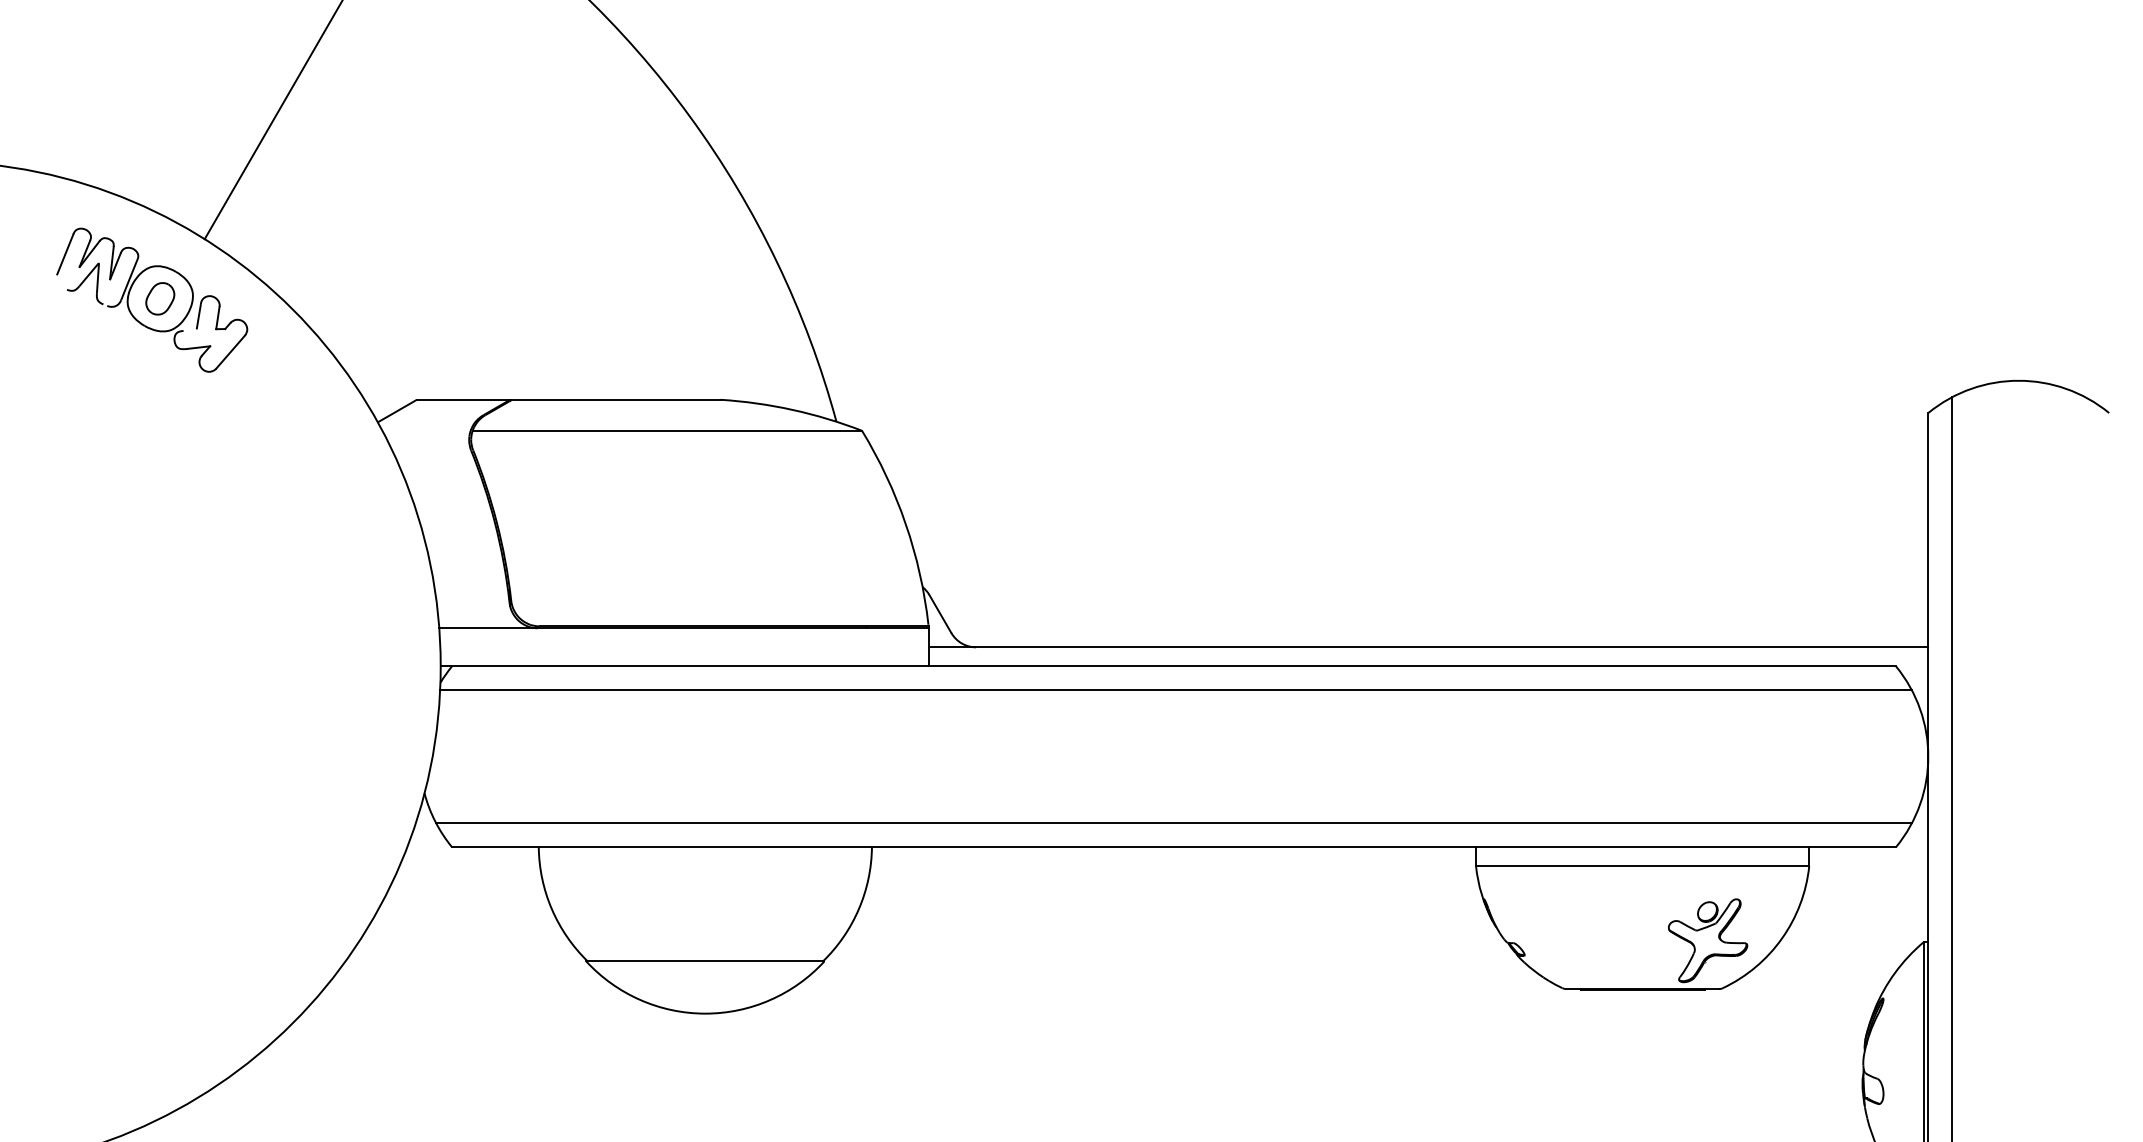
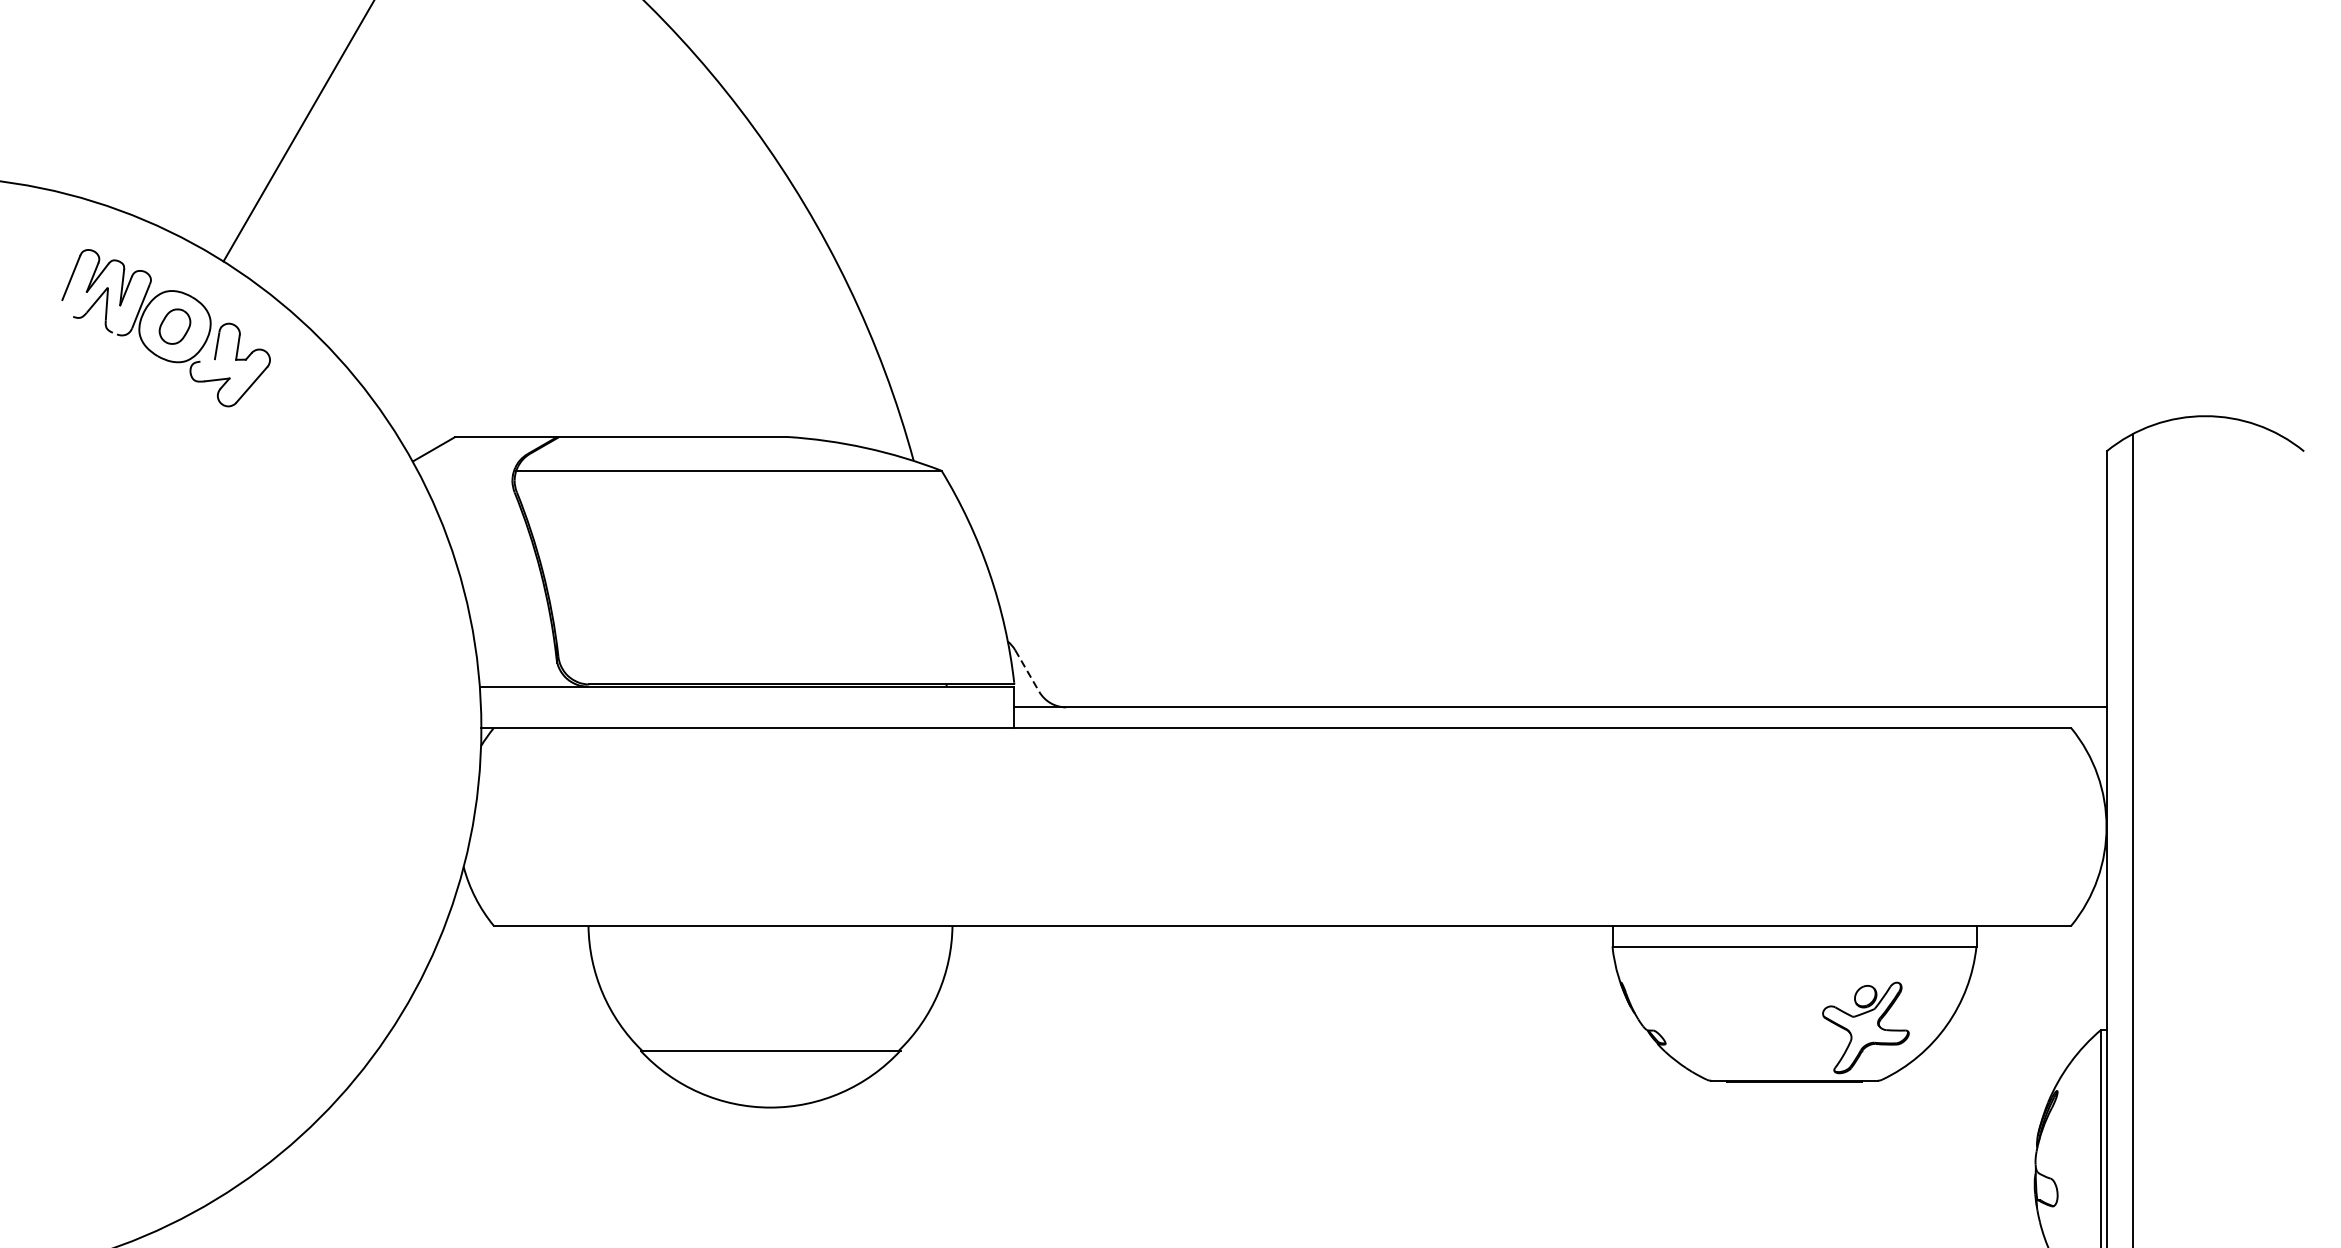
line: (940, 614) -> (1027, 671), solid -> dashed
line: (1175, 690) -> (1284, 754), removed
line: (1173, 823) -> (1281, 899), removed

